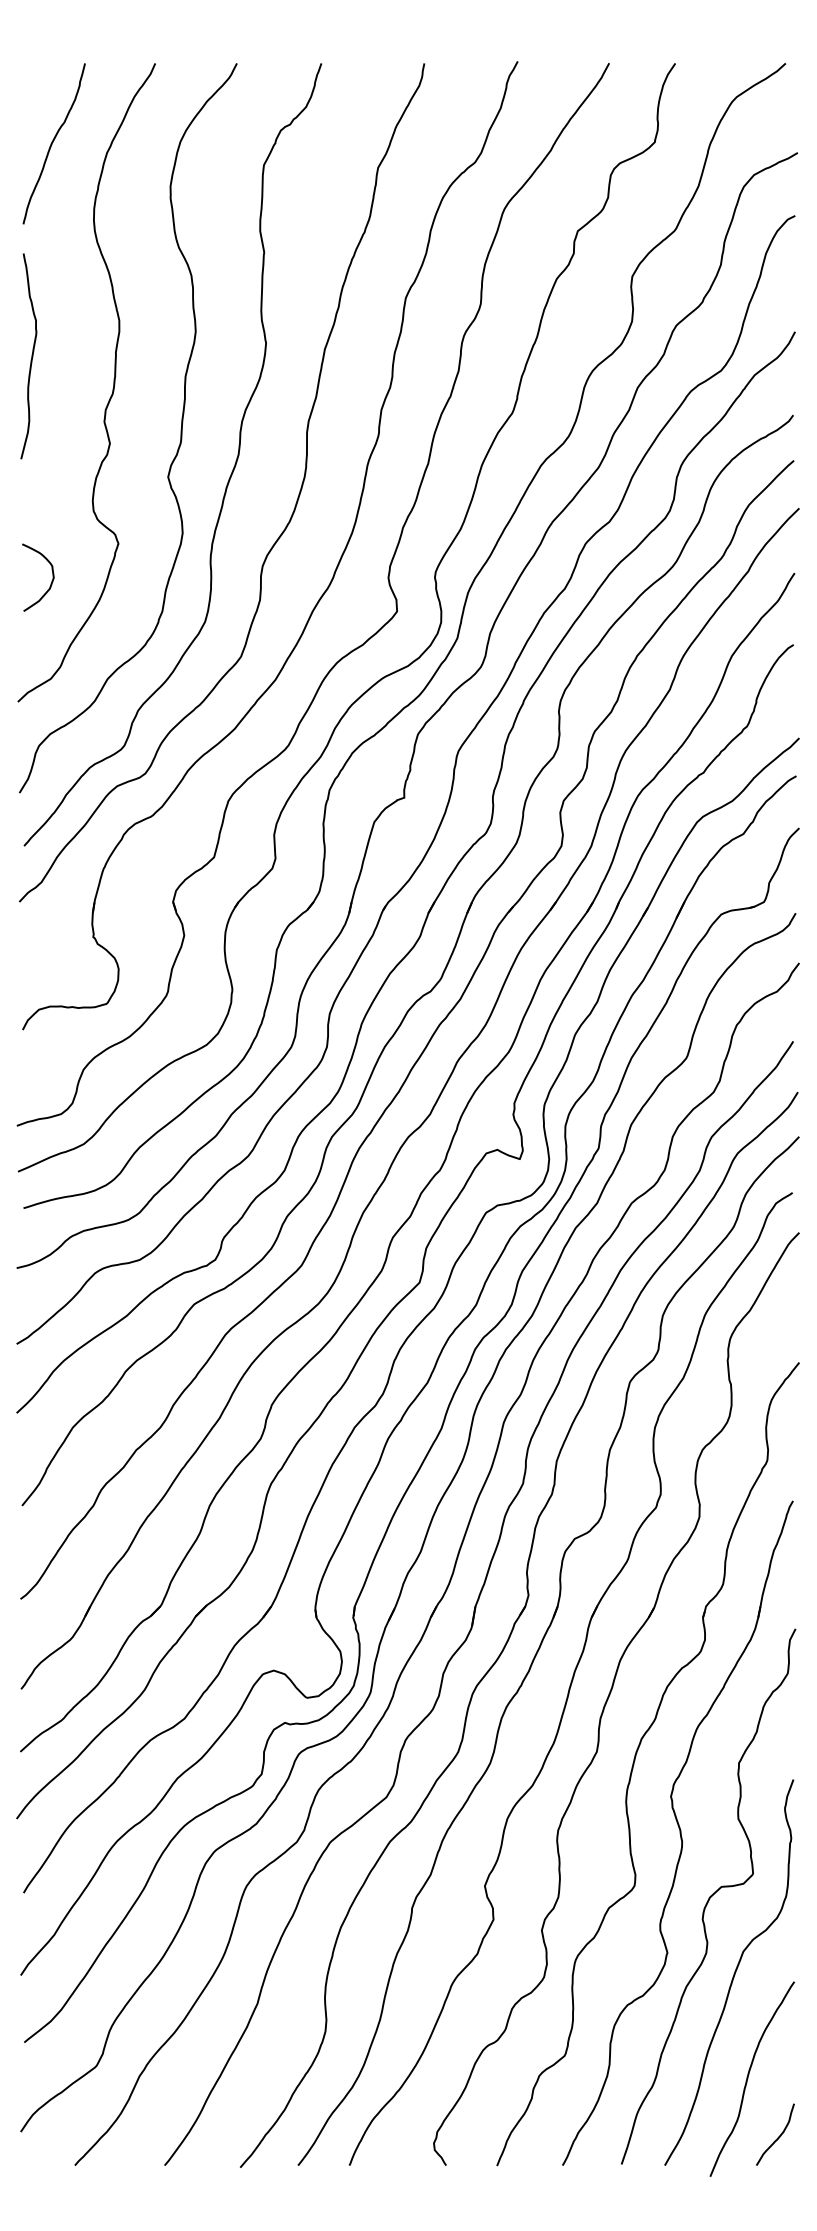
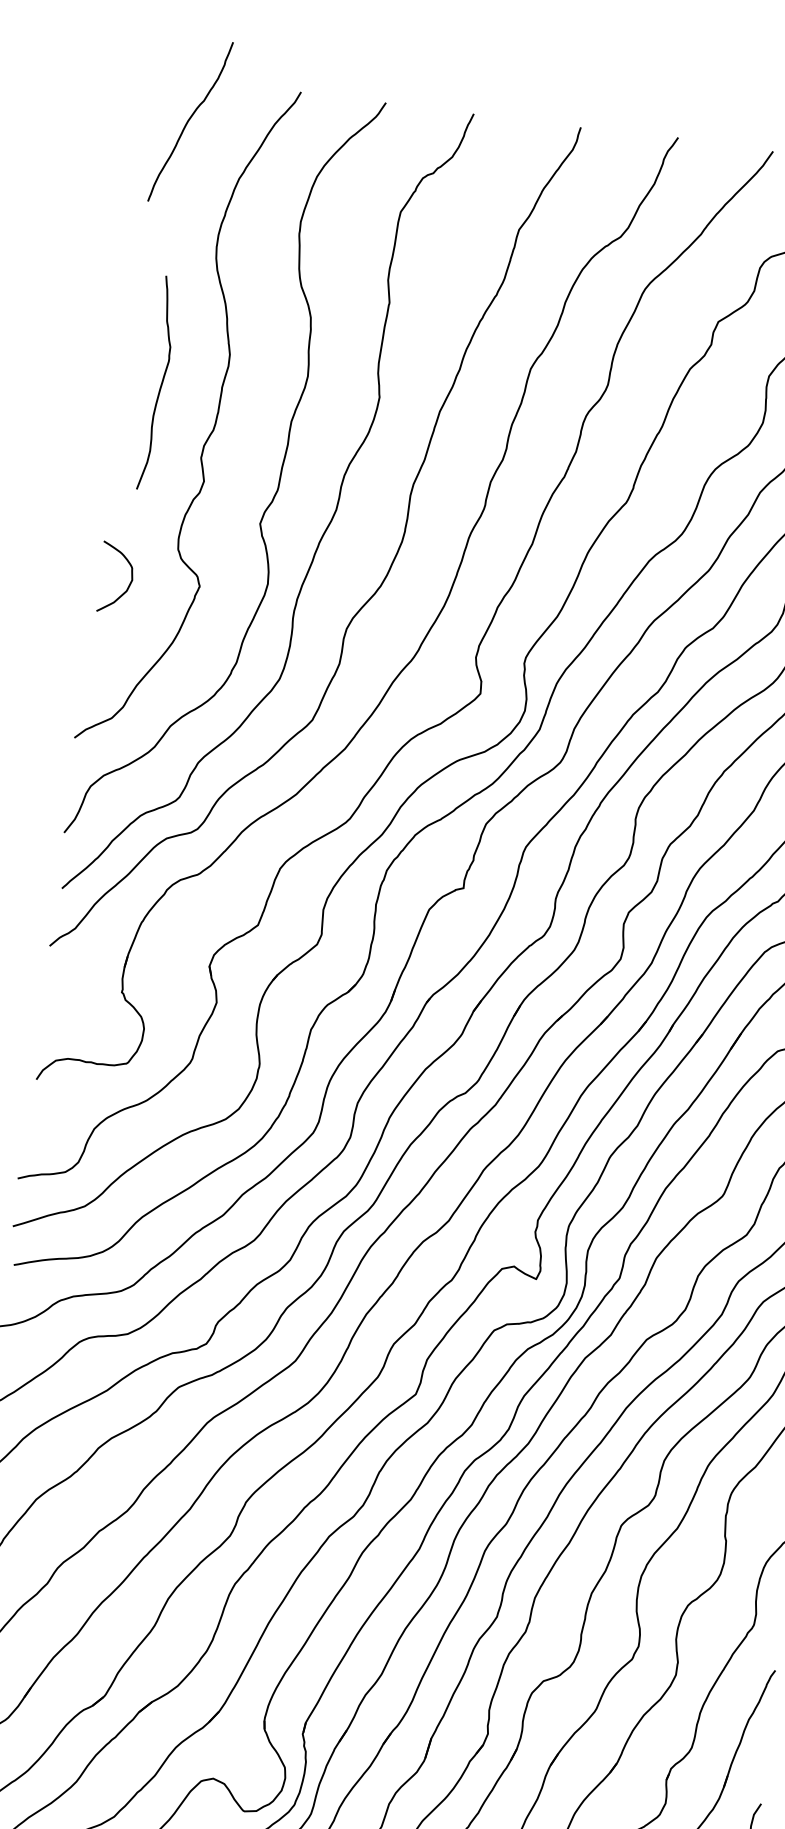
curve: (53, 142) -> (190, 120), moved
curve: (31, 356) -> (160, 383), moved
curve: (51, 580) -> (129, 582), moved

